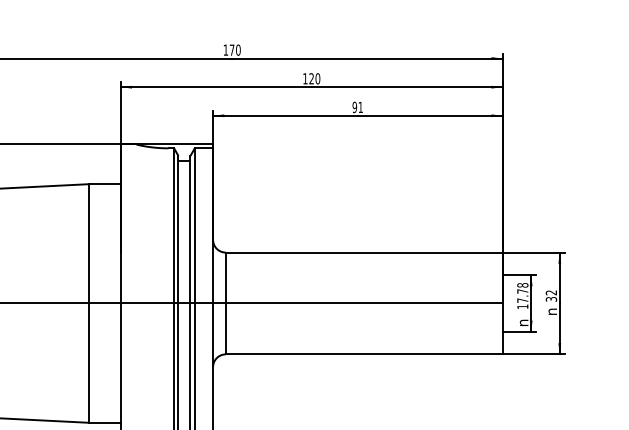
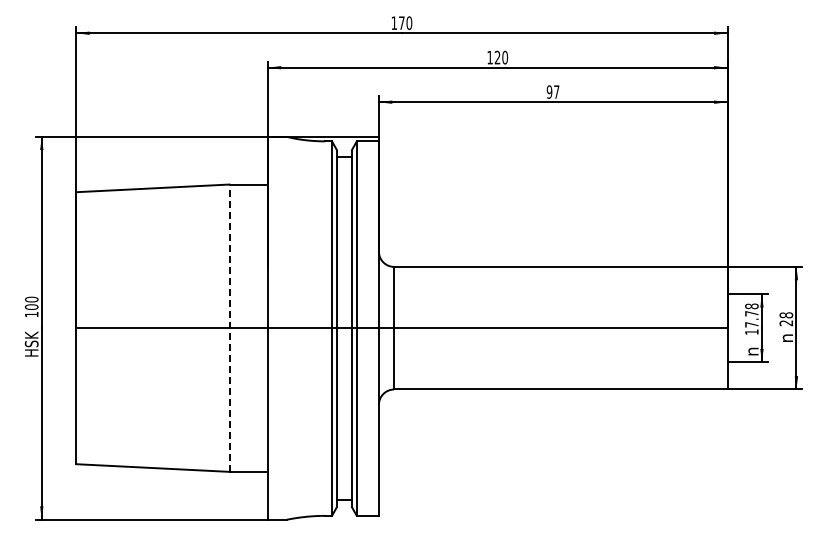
text: (360, 106) -> (556, 91), 91 -> 97
text: (551, 296) -> (786, 319), 32 -> 28
line: (89, 303) -> (229, 328), solid -> dashed

